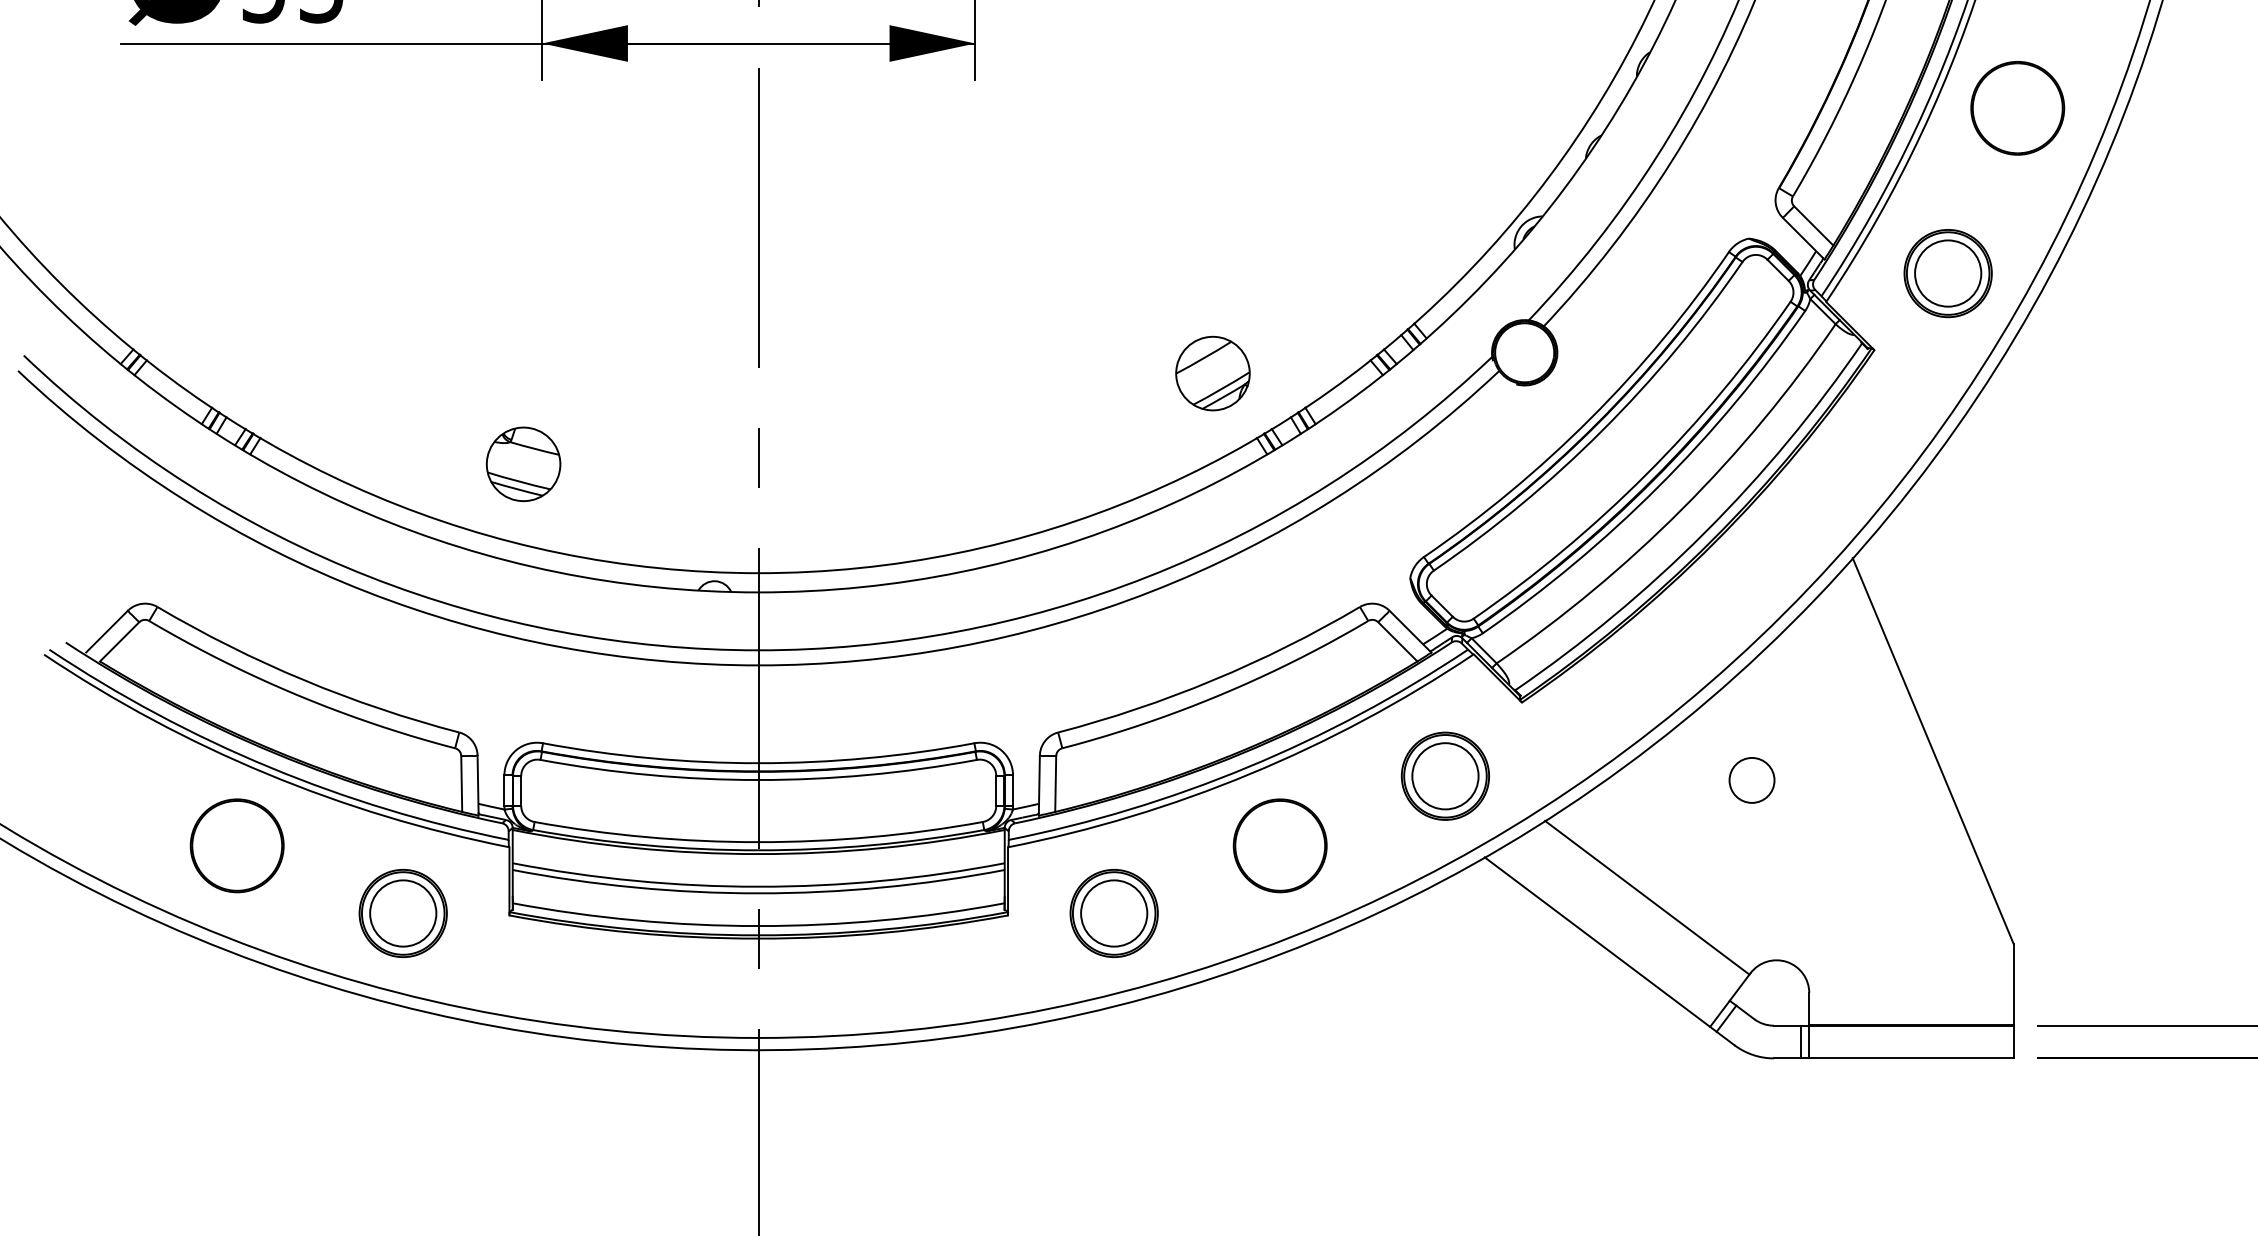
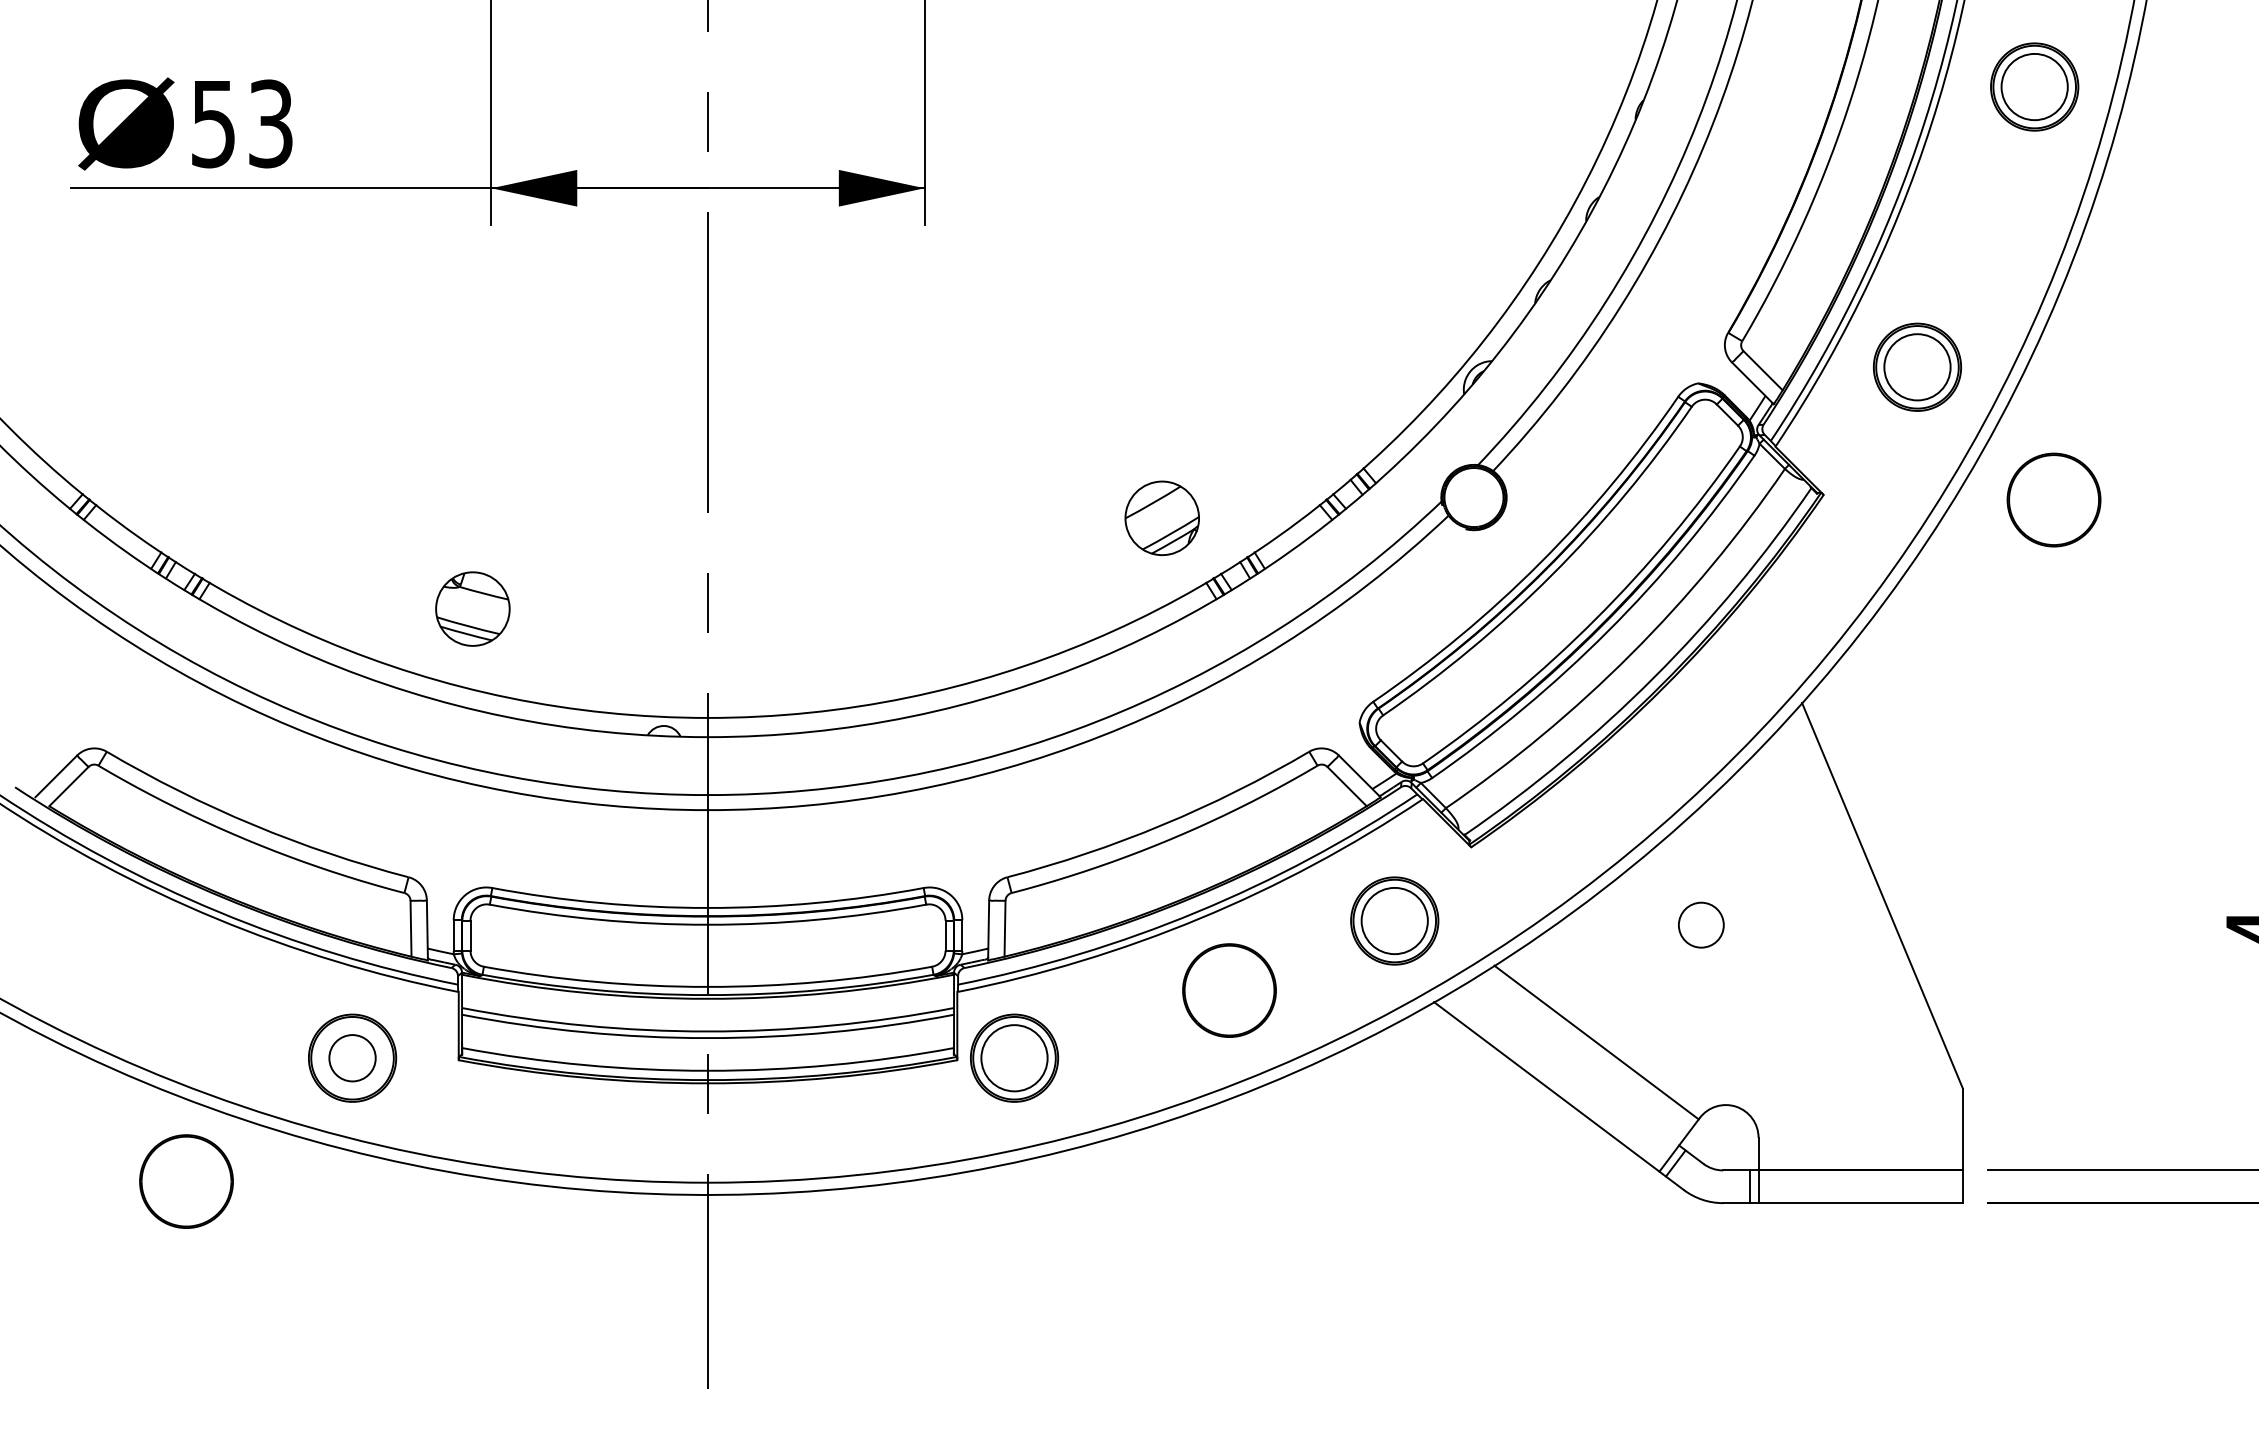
part: (2017, 107) -> (2053, 499), moved
part: (1947, 272) -> (1916, 366), moved
circle: (237, 845) -> (186, 1181), moved
part: (1114, 912) -> (1014, 1057), moved
circle: (403, 913) -> (352, 1058), size x0.7

